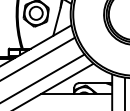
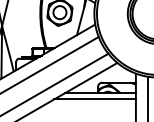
line: (70, 100) -> (94, 99), added

